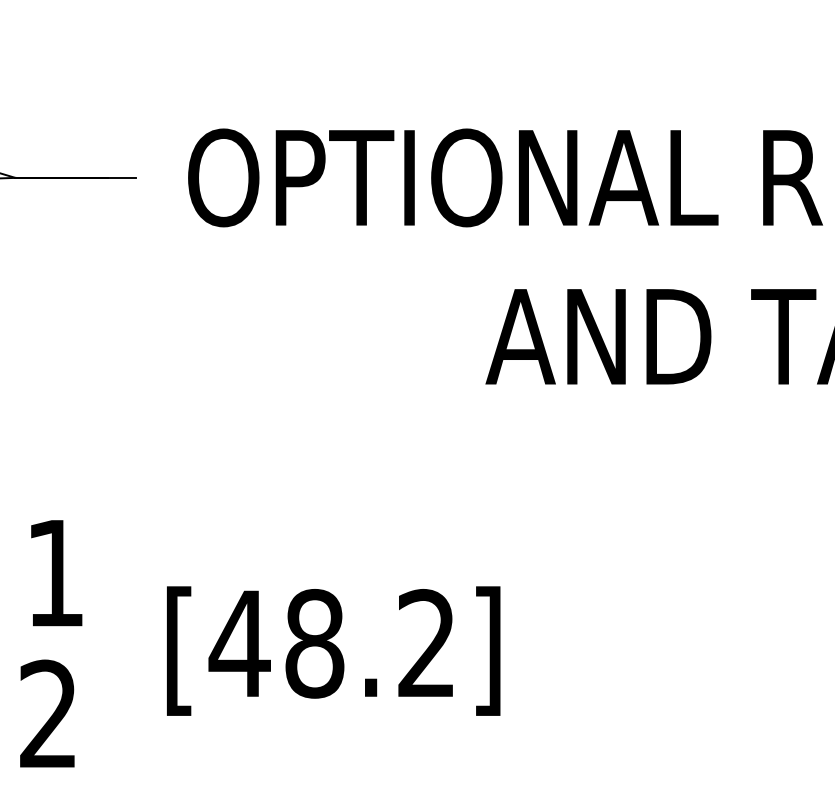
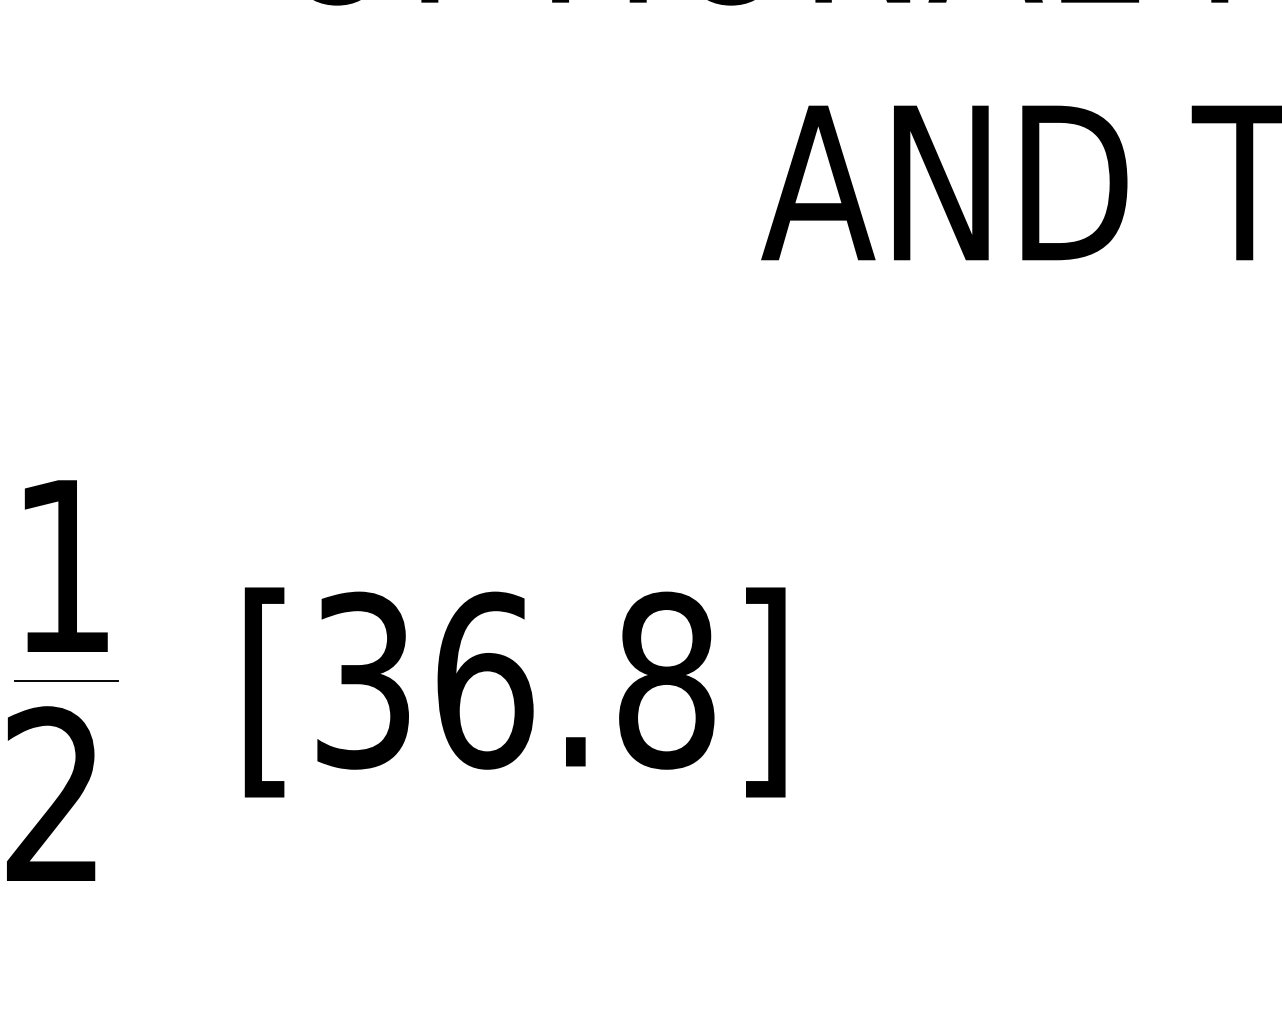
line: (56, 643) -> (65, 680), added
text: (332, 643) -> (513, 680), [48.2] -> [36.8]

